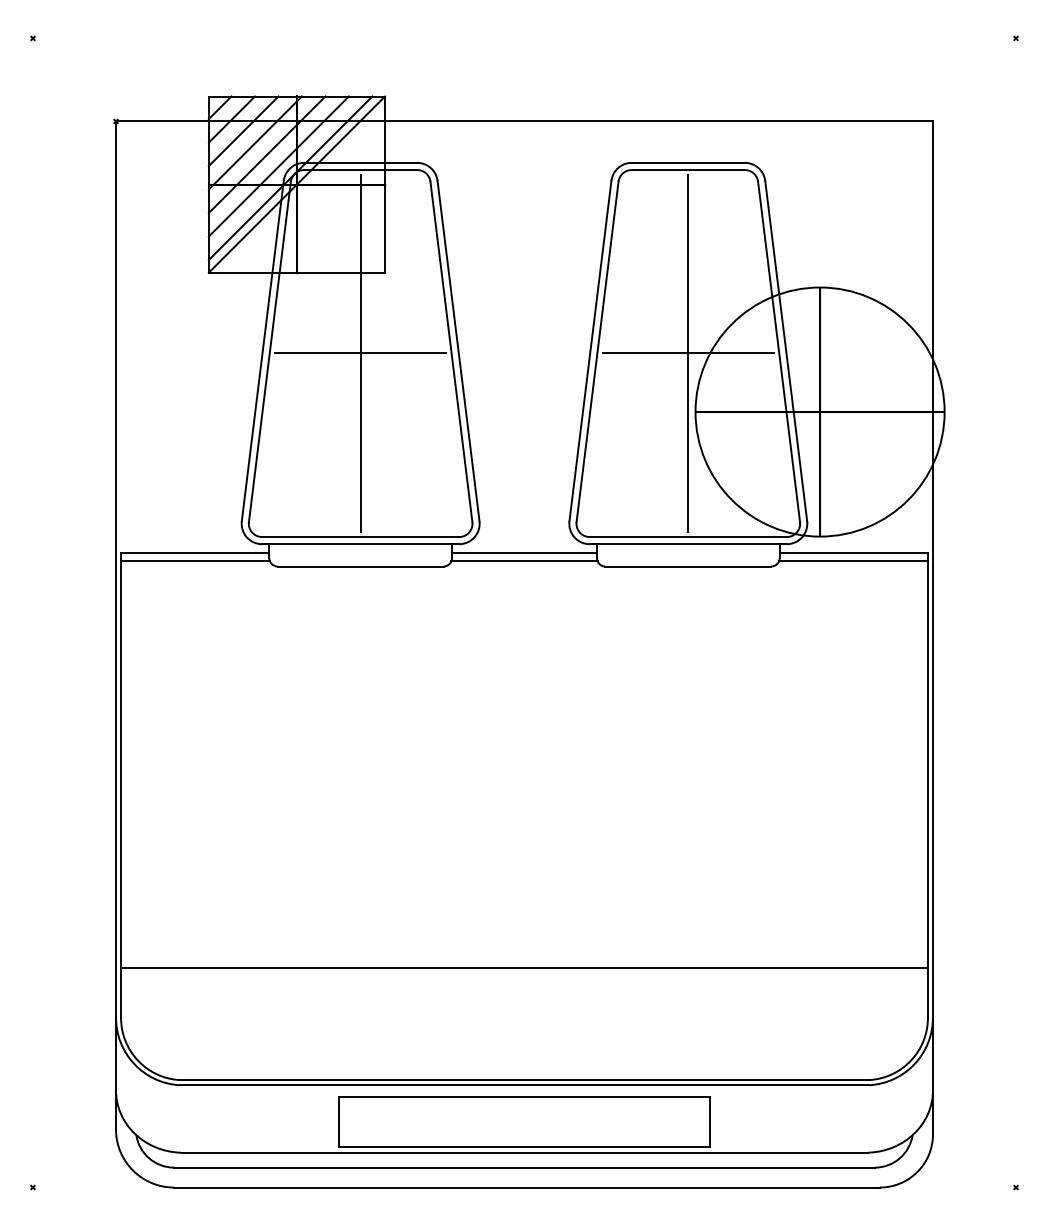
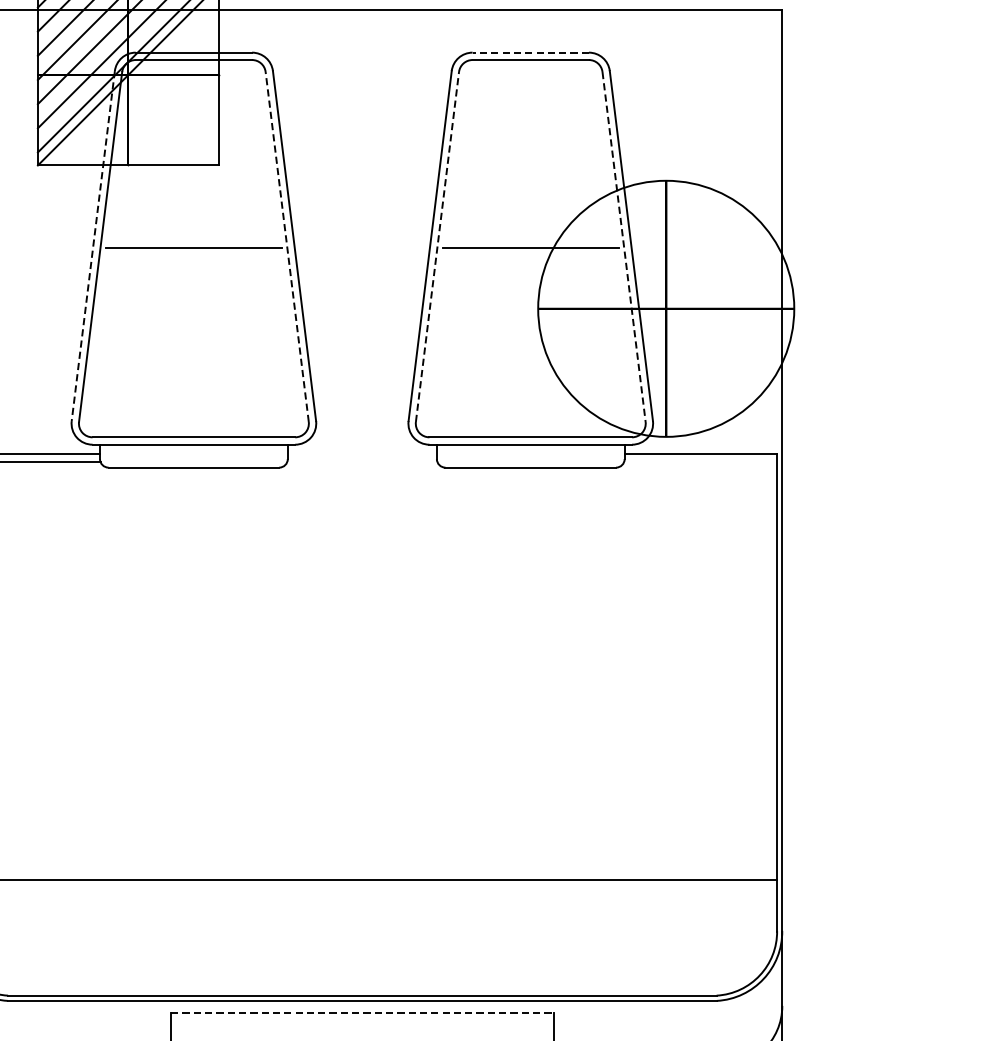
line: (688, 162) -> (530, 52), solid -> dashed
line: (262, 351) -> (92, 246), solid -> dashed
line: (451, 351) -> (287, 246), solid -> dashed
line: (597, 351) -> (437, 246), solid -> dashed
line: (779, 352) -> (624, 247), solid -> dashed
line: (360, 353) -> (193, 248), removed
line: (688, 353) -> (530, 248), removed
line: (524, 553) -> (362, 454), removed
line: (524, 561) -> (362, 462), removed
line: (853, 561) -> (700, 462), removed
line: (524, 1096) -> (362, 1012), solid -> dashed

